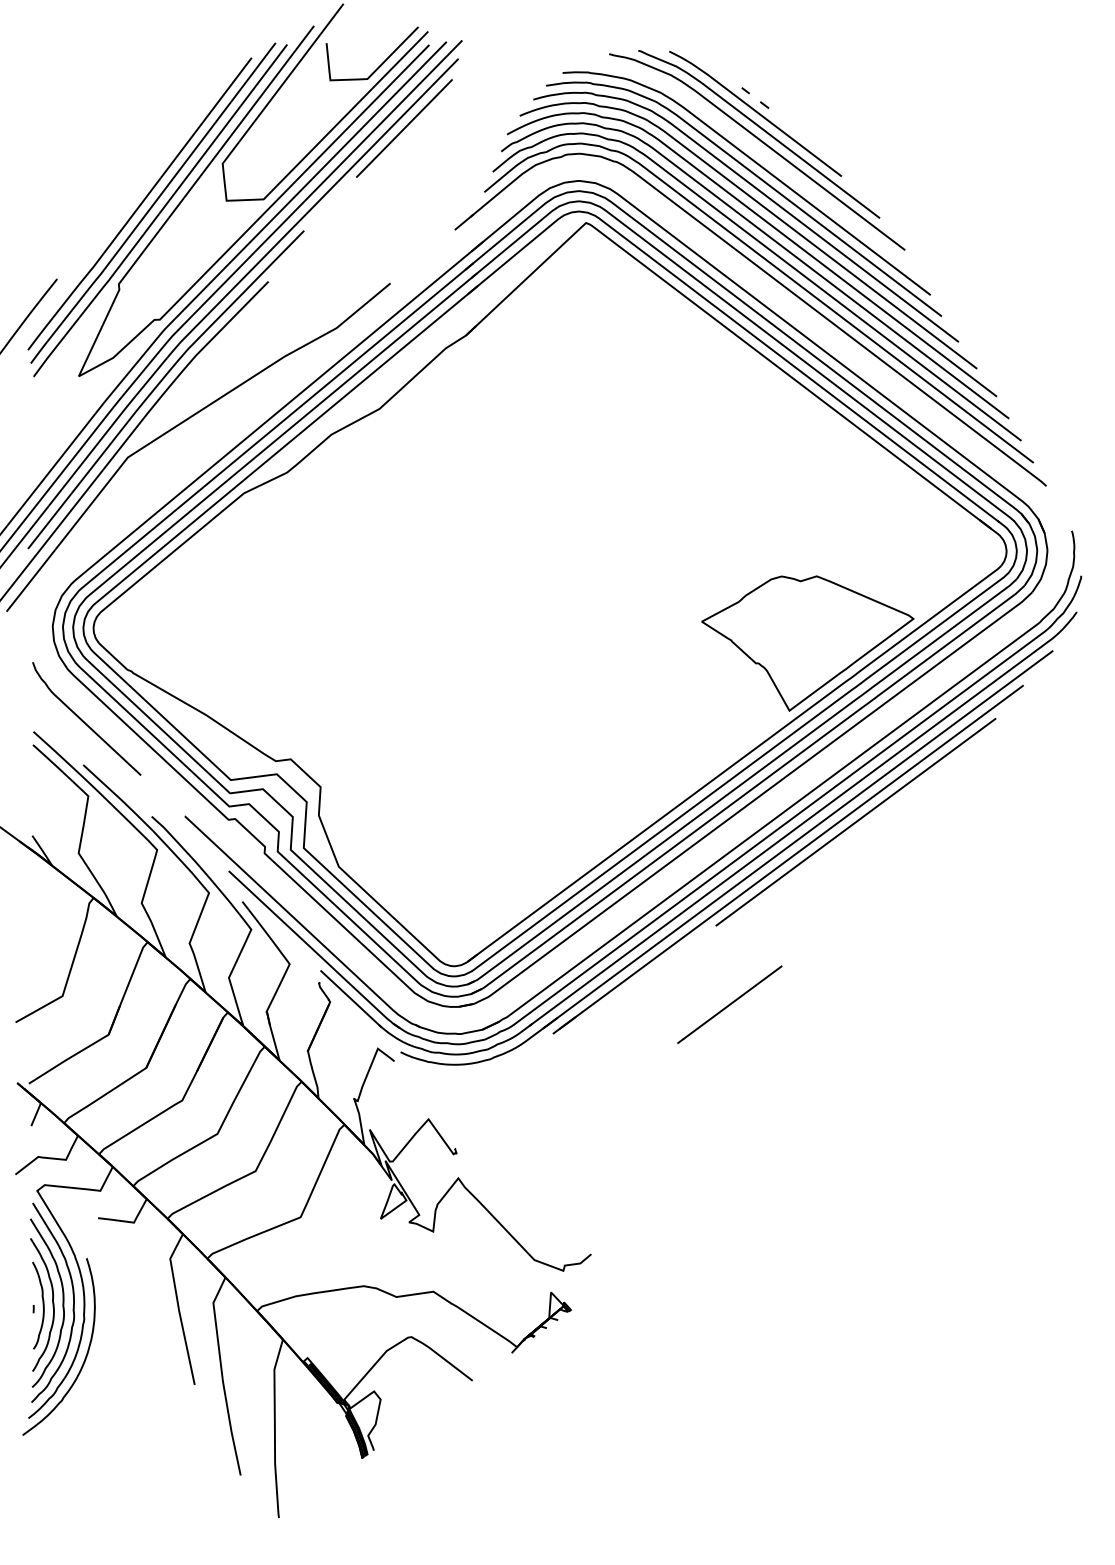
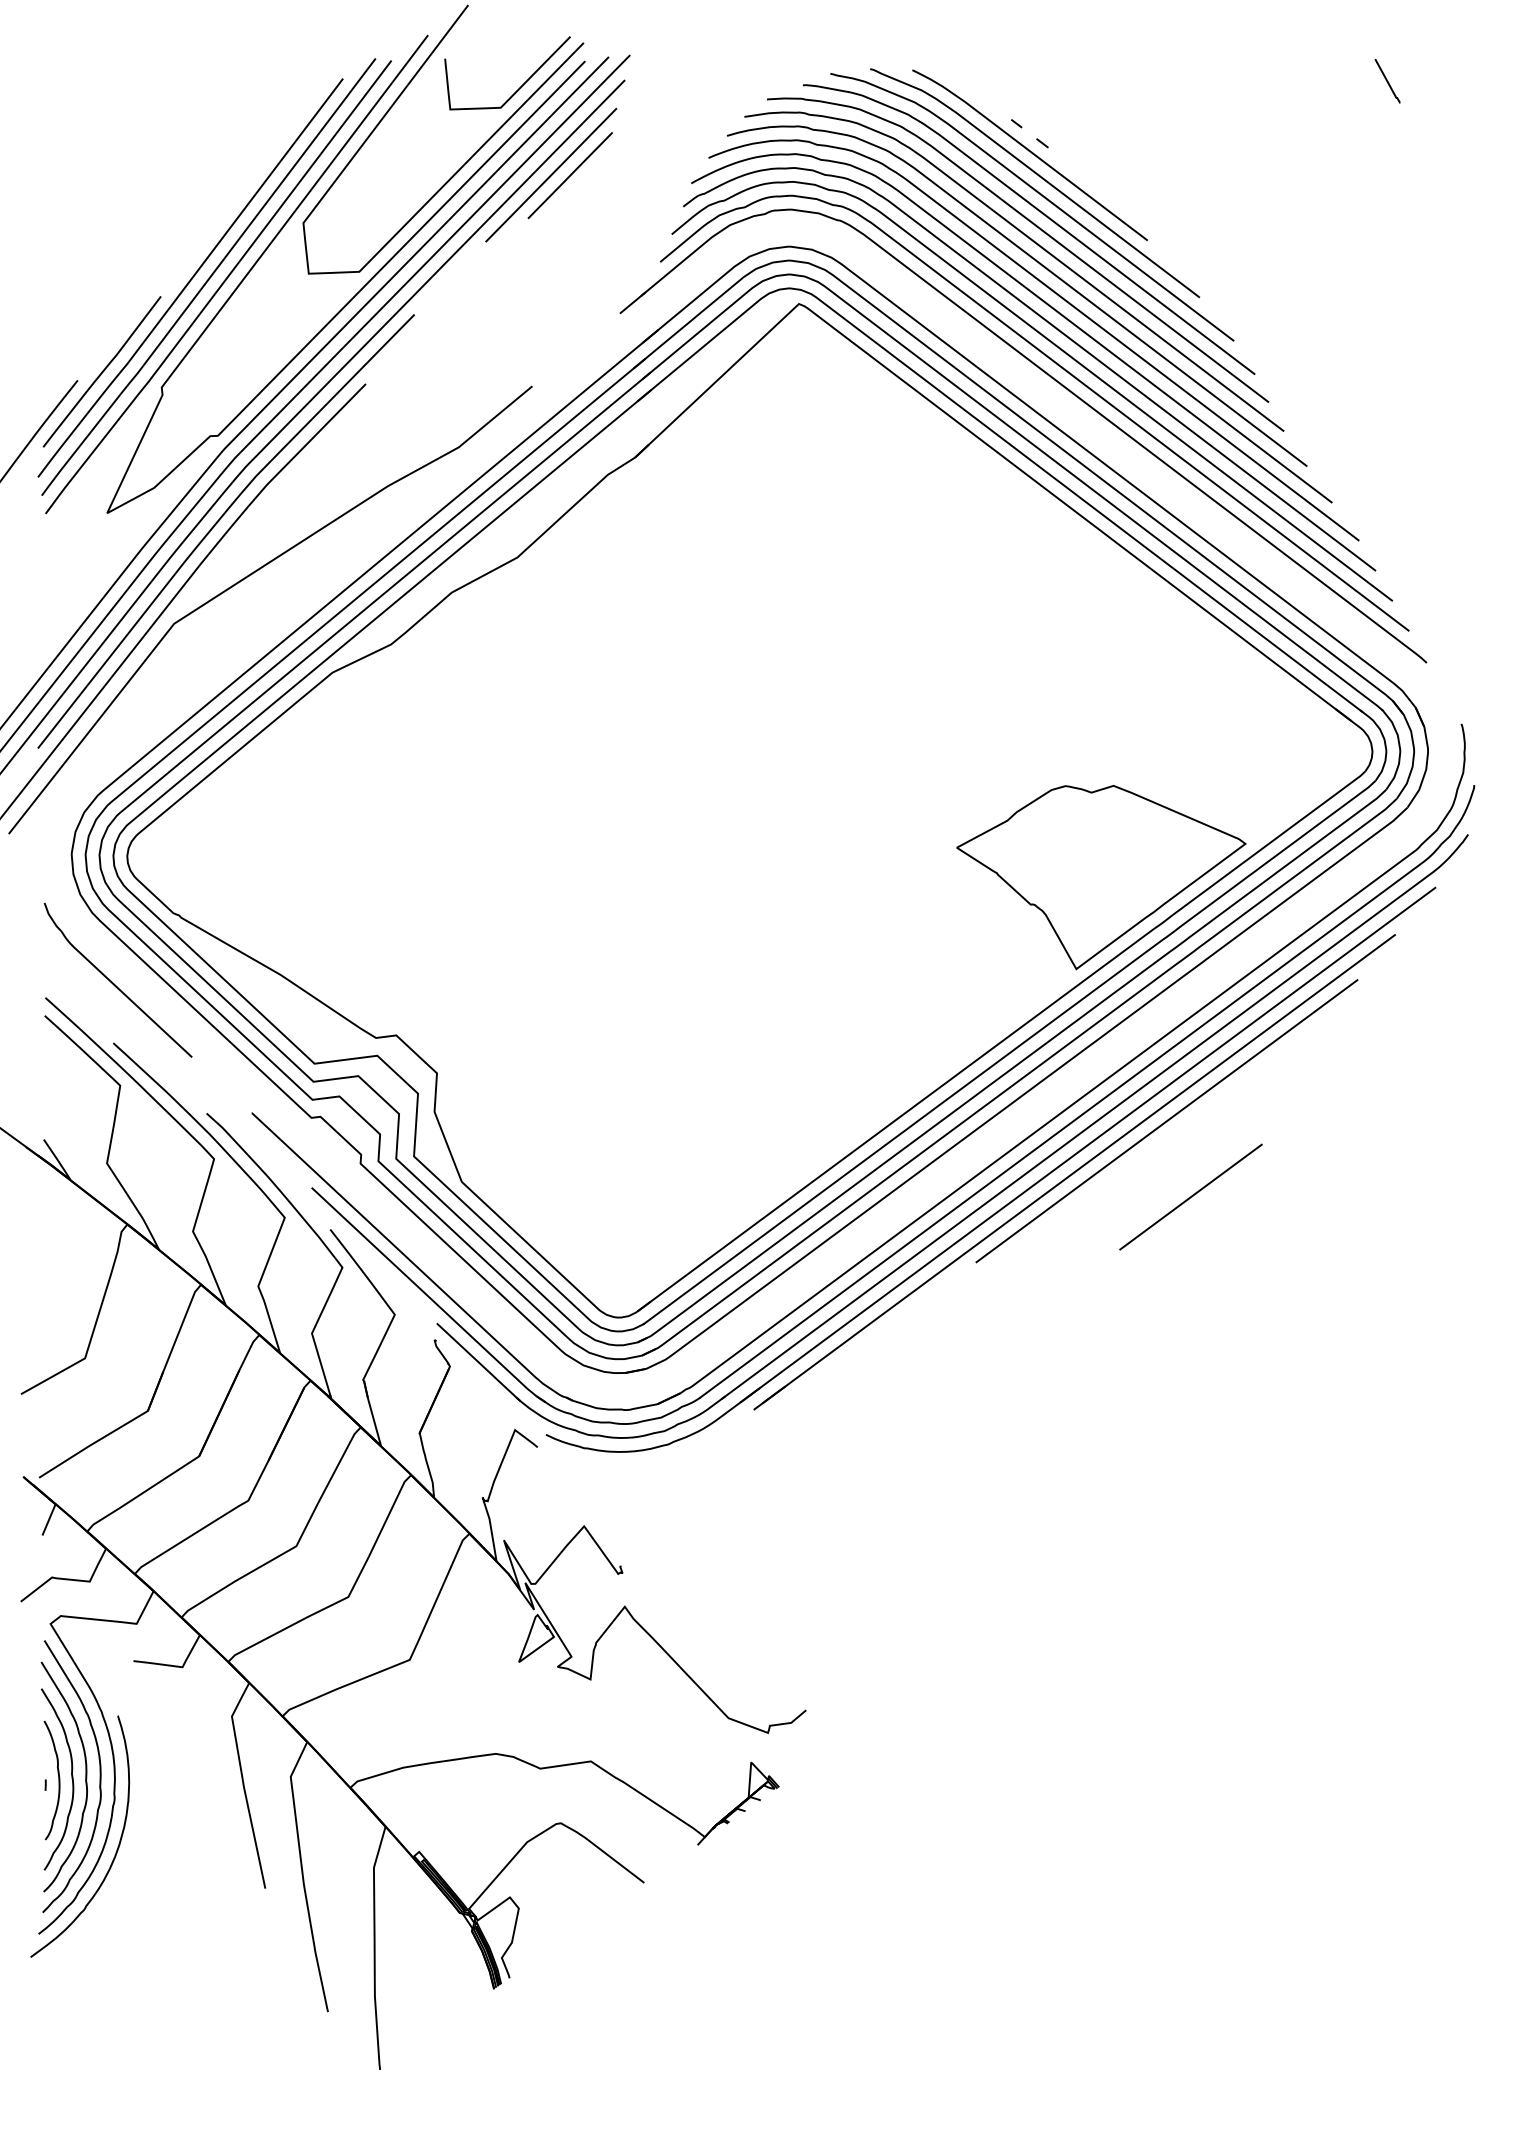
line: (1017, 59) -> (1387, 81), added
line: (417, 128) -> (569, 175), added
curve: (765, 158) -> (1043, 215), added
curve: (74, 272) -> (101, 371), added
line: (729, 1004) -> (1190, 1196), moved

